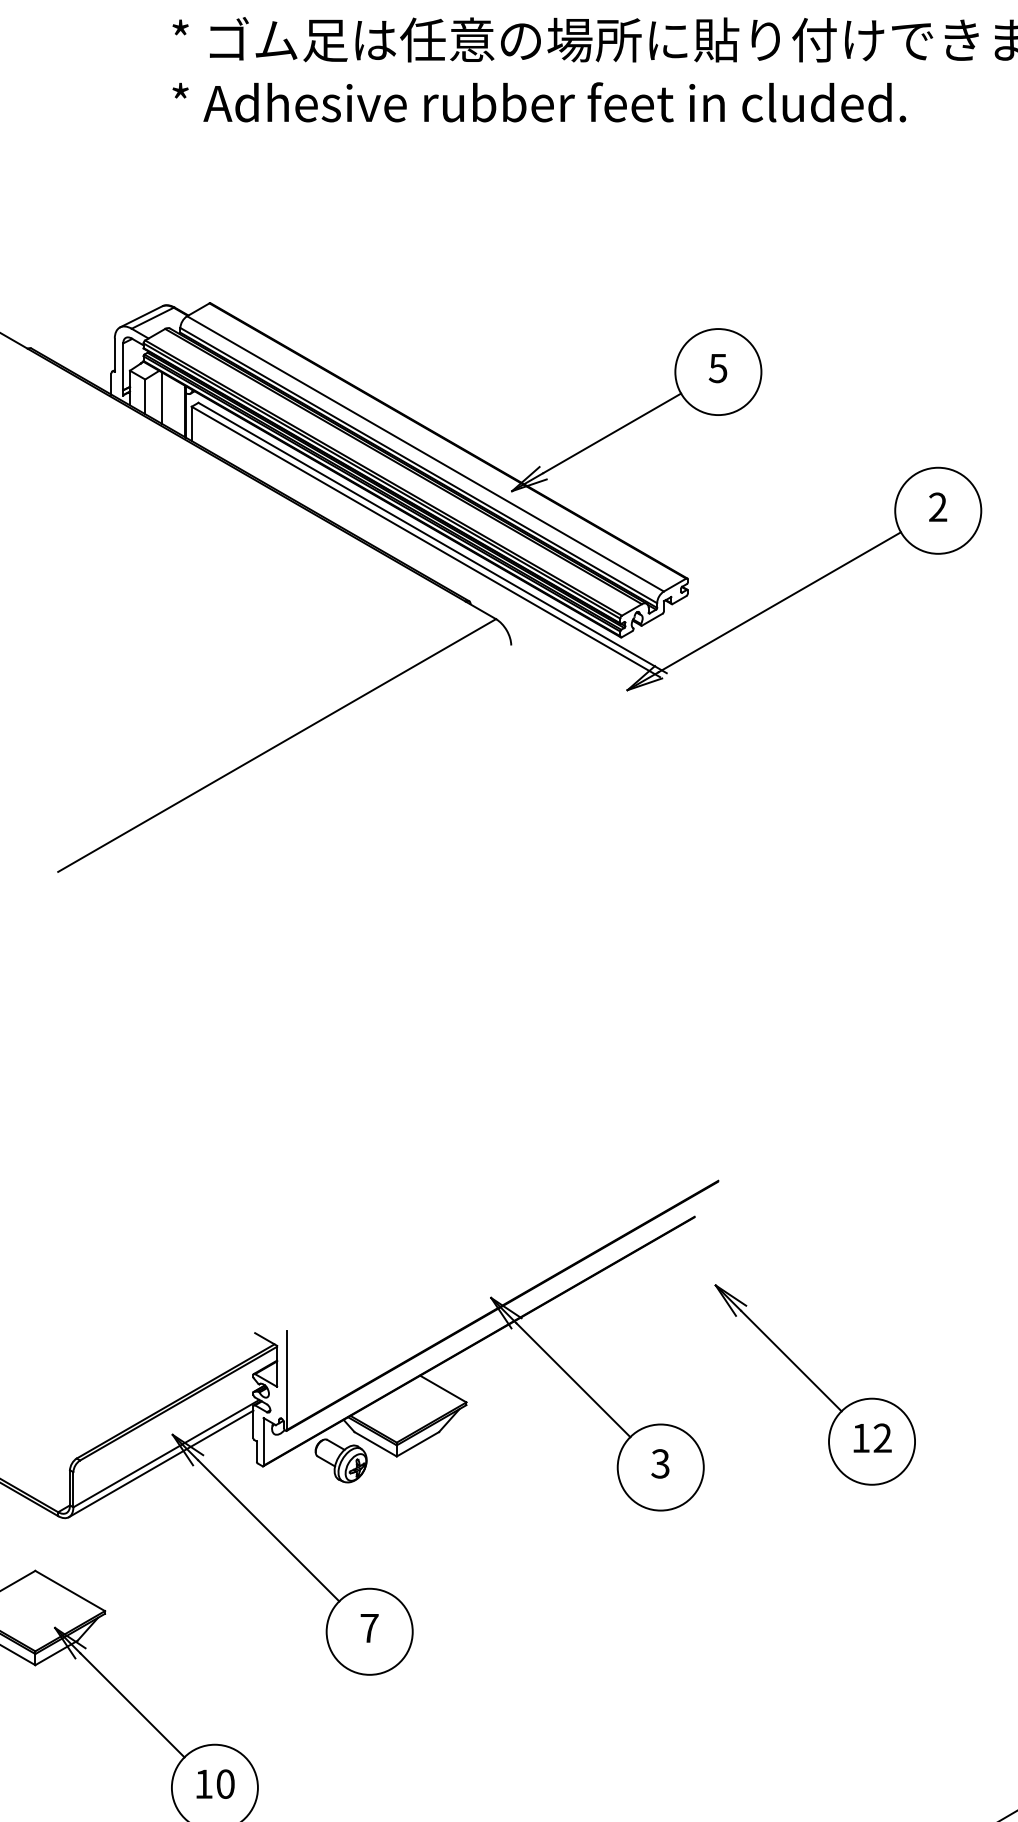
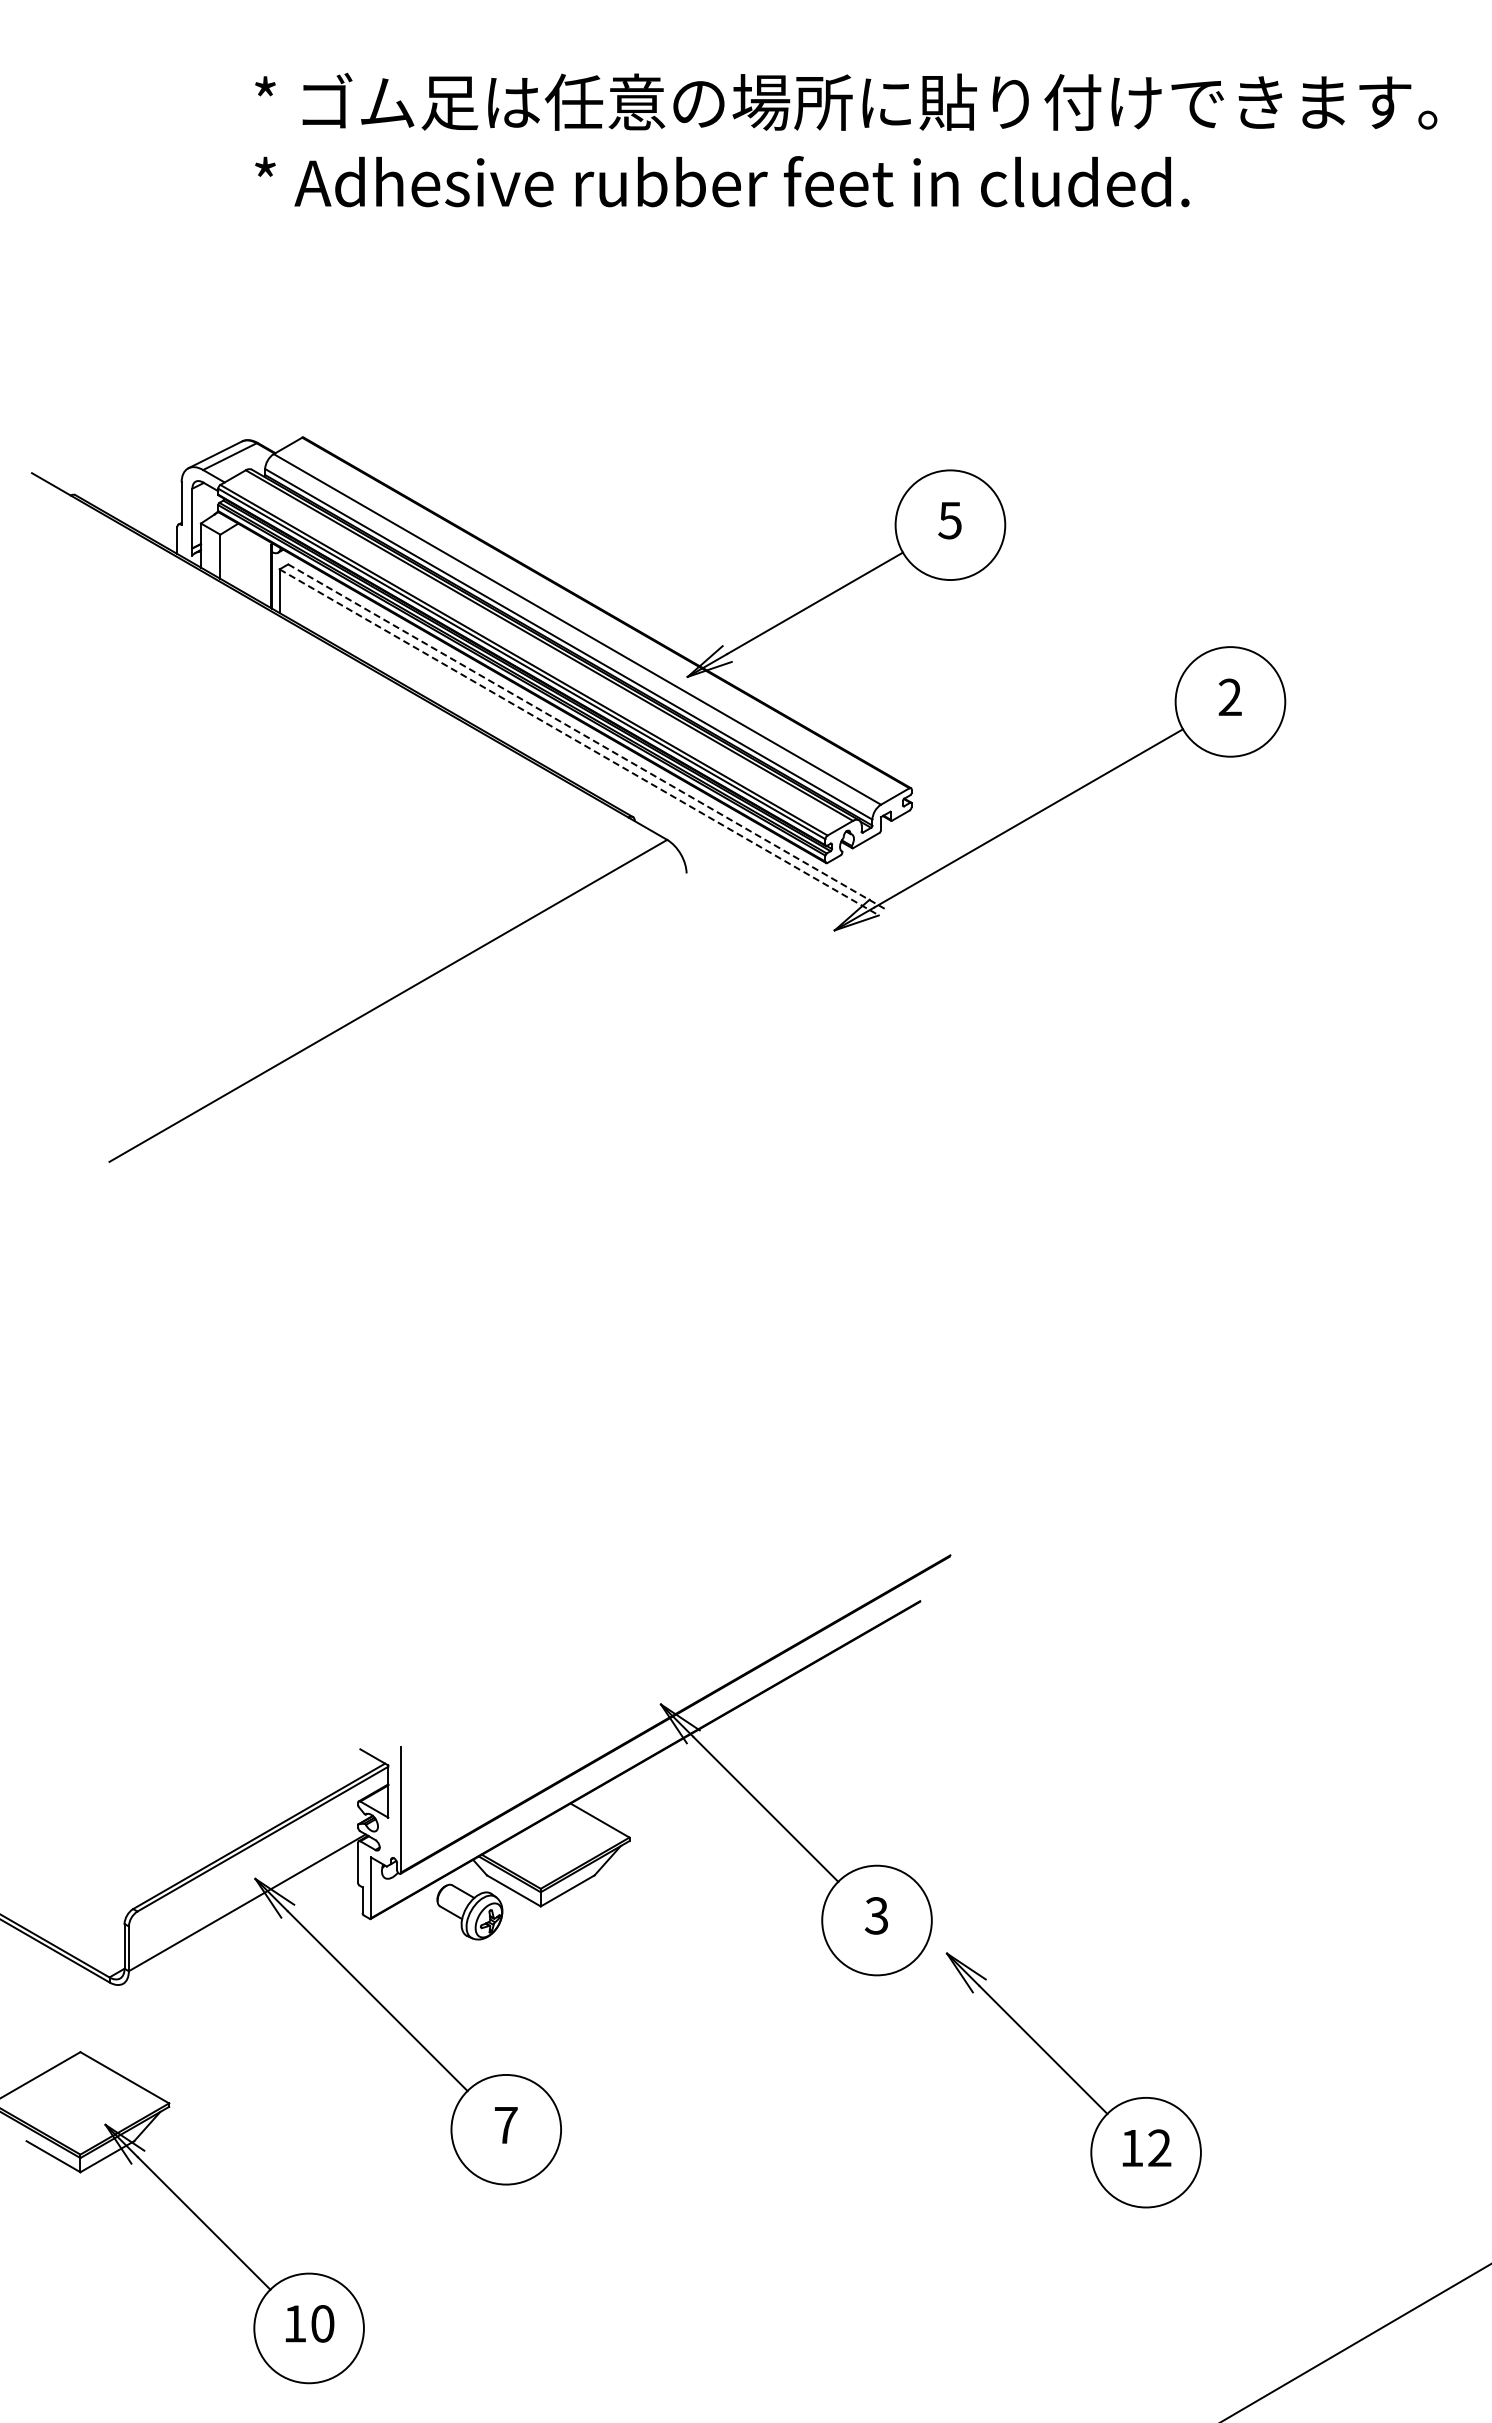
line: (161, 398) -> (241, 558), removed
line: (432, 537) -> (586, 736), solid -> dashed
line: (426, 541) -> (578, 741), solid -> dashed
part: (815, 1385) -> (1073, 2080), moved
line: (161, 1463) -> (240, 1915), removed

